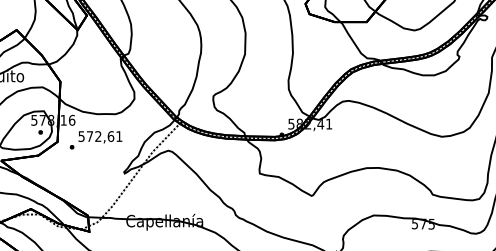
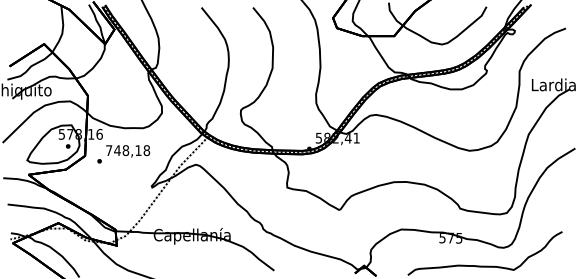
text: (100, 136) -> (128, 150), 572,61 -> 748,18

